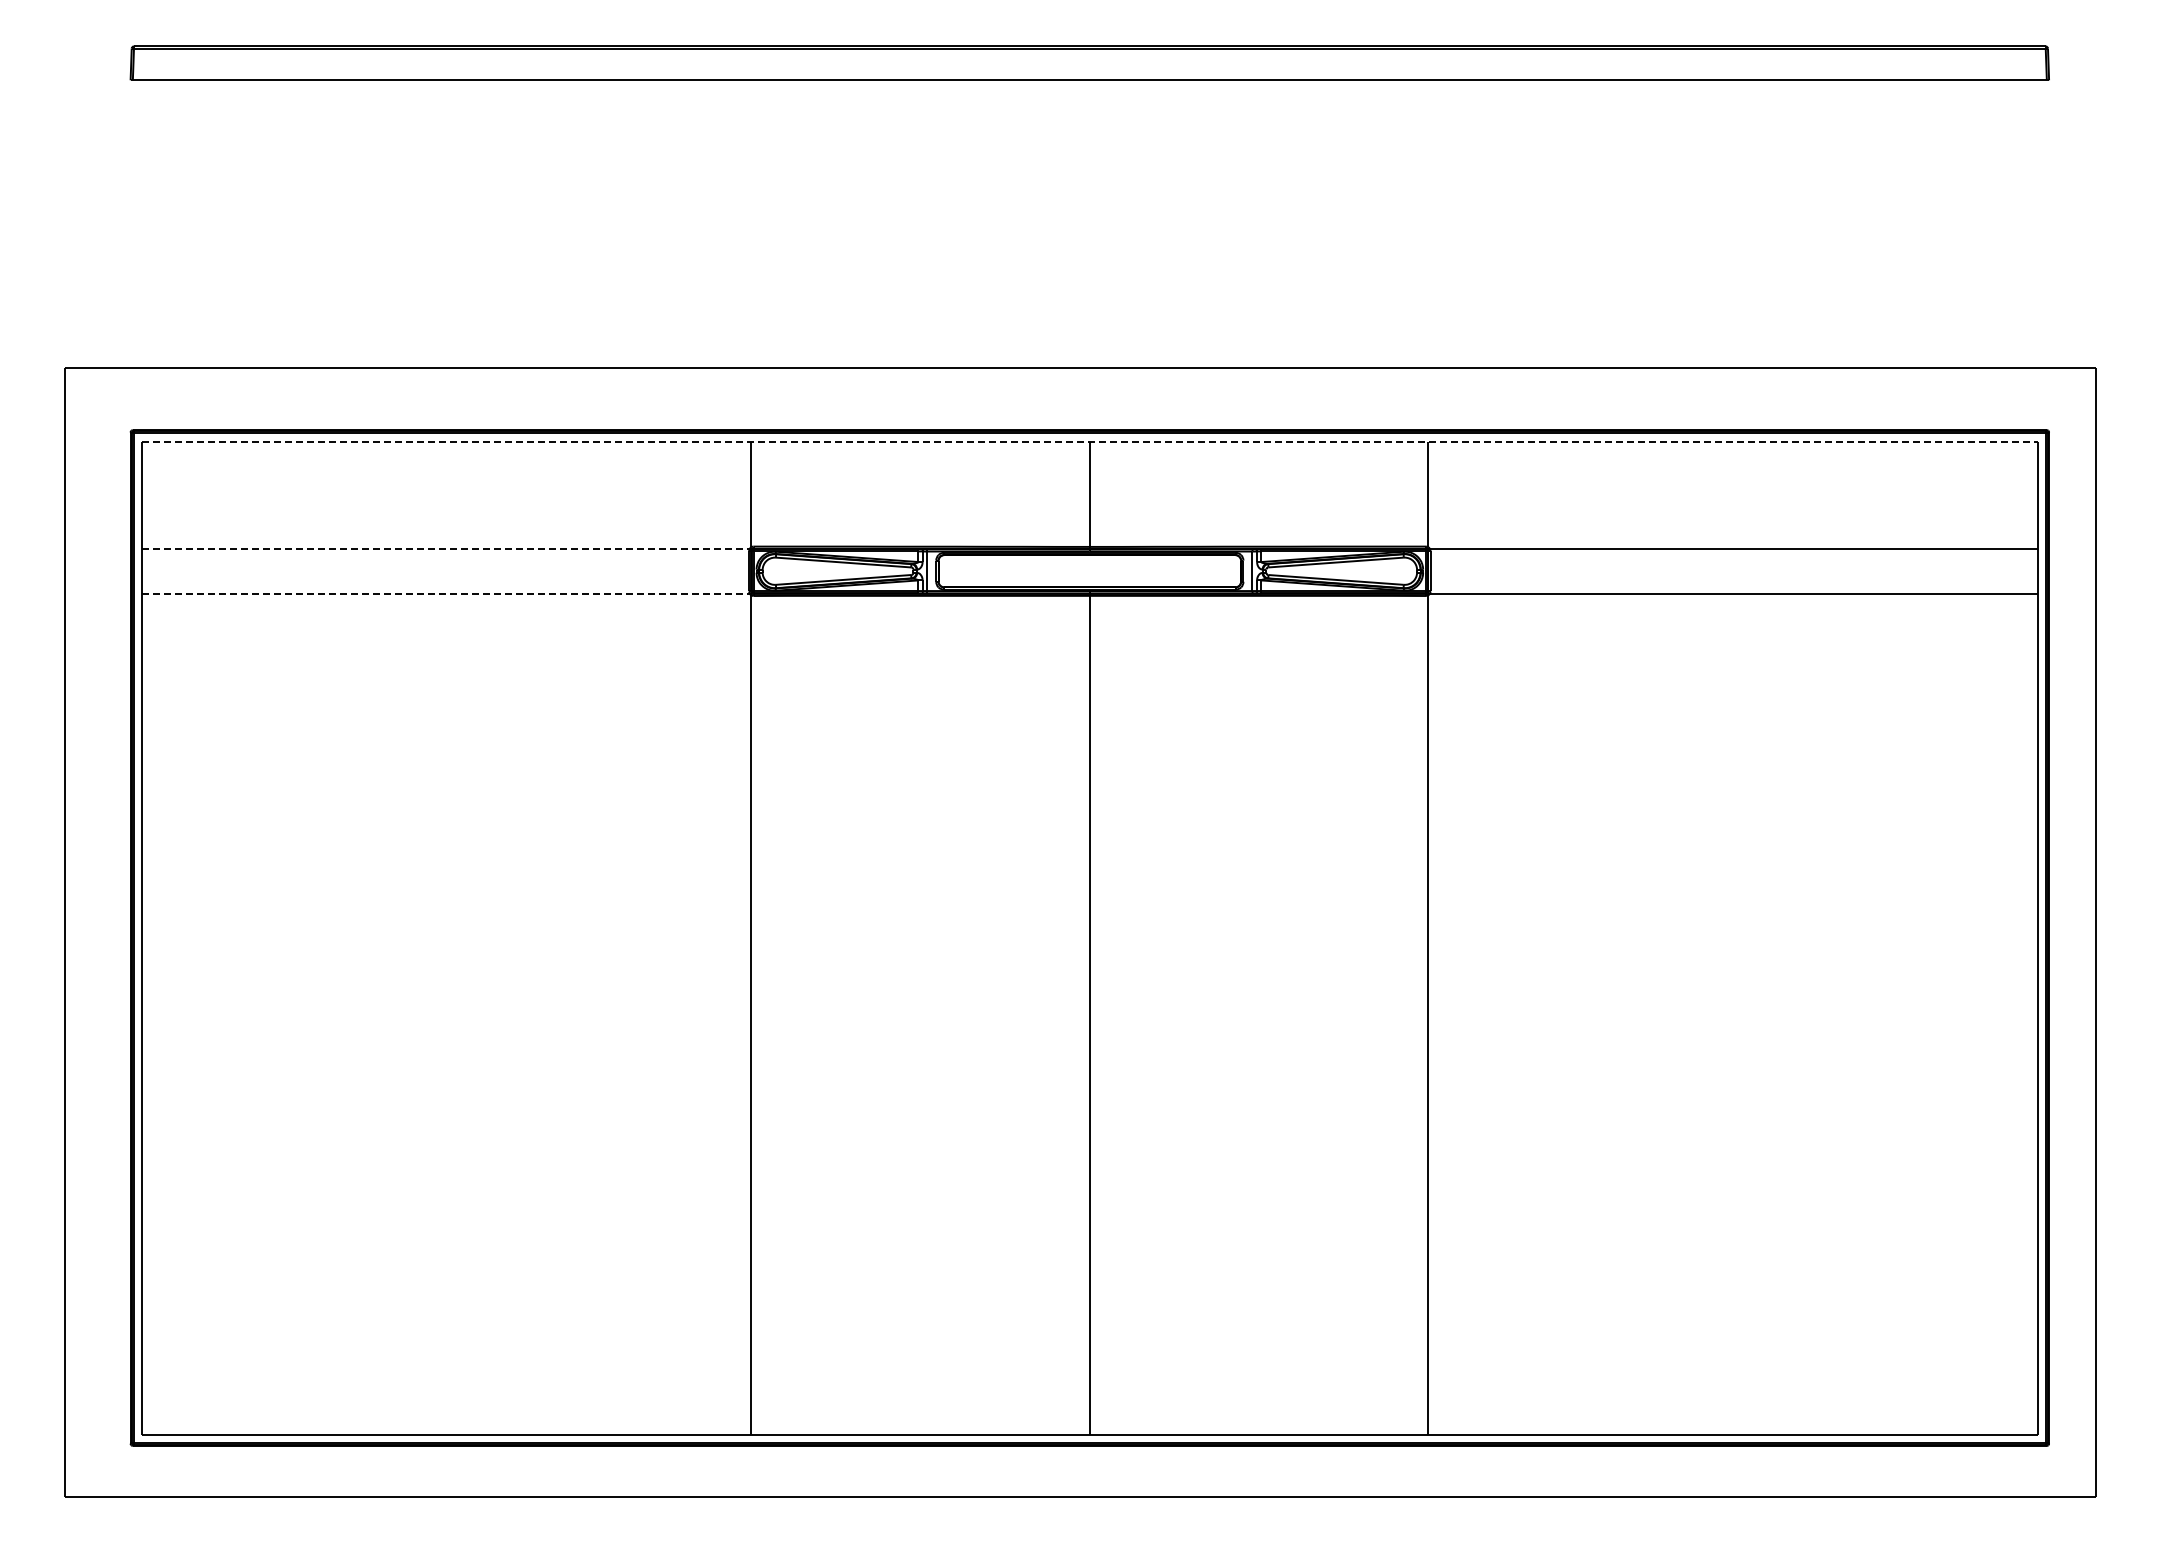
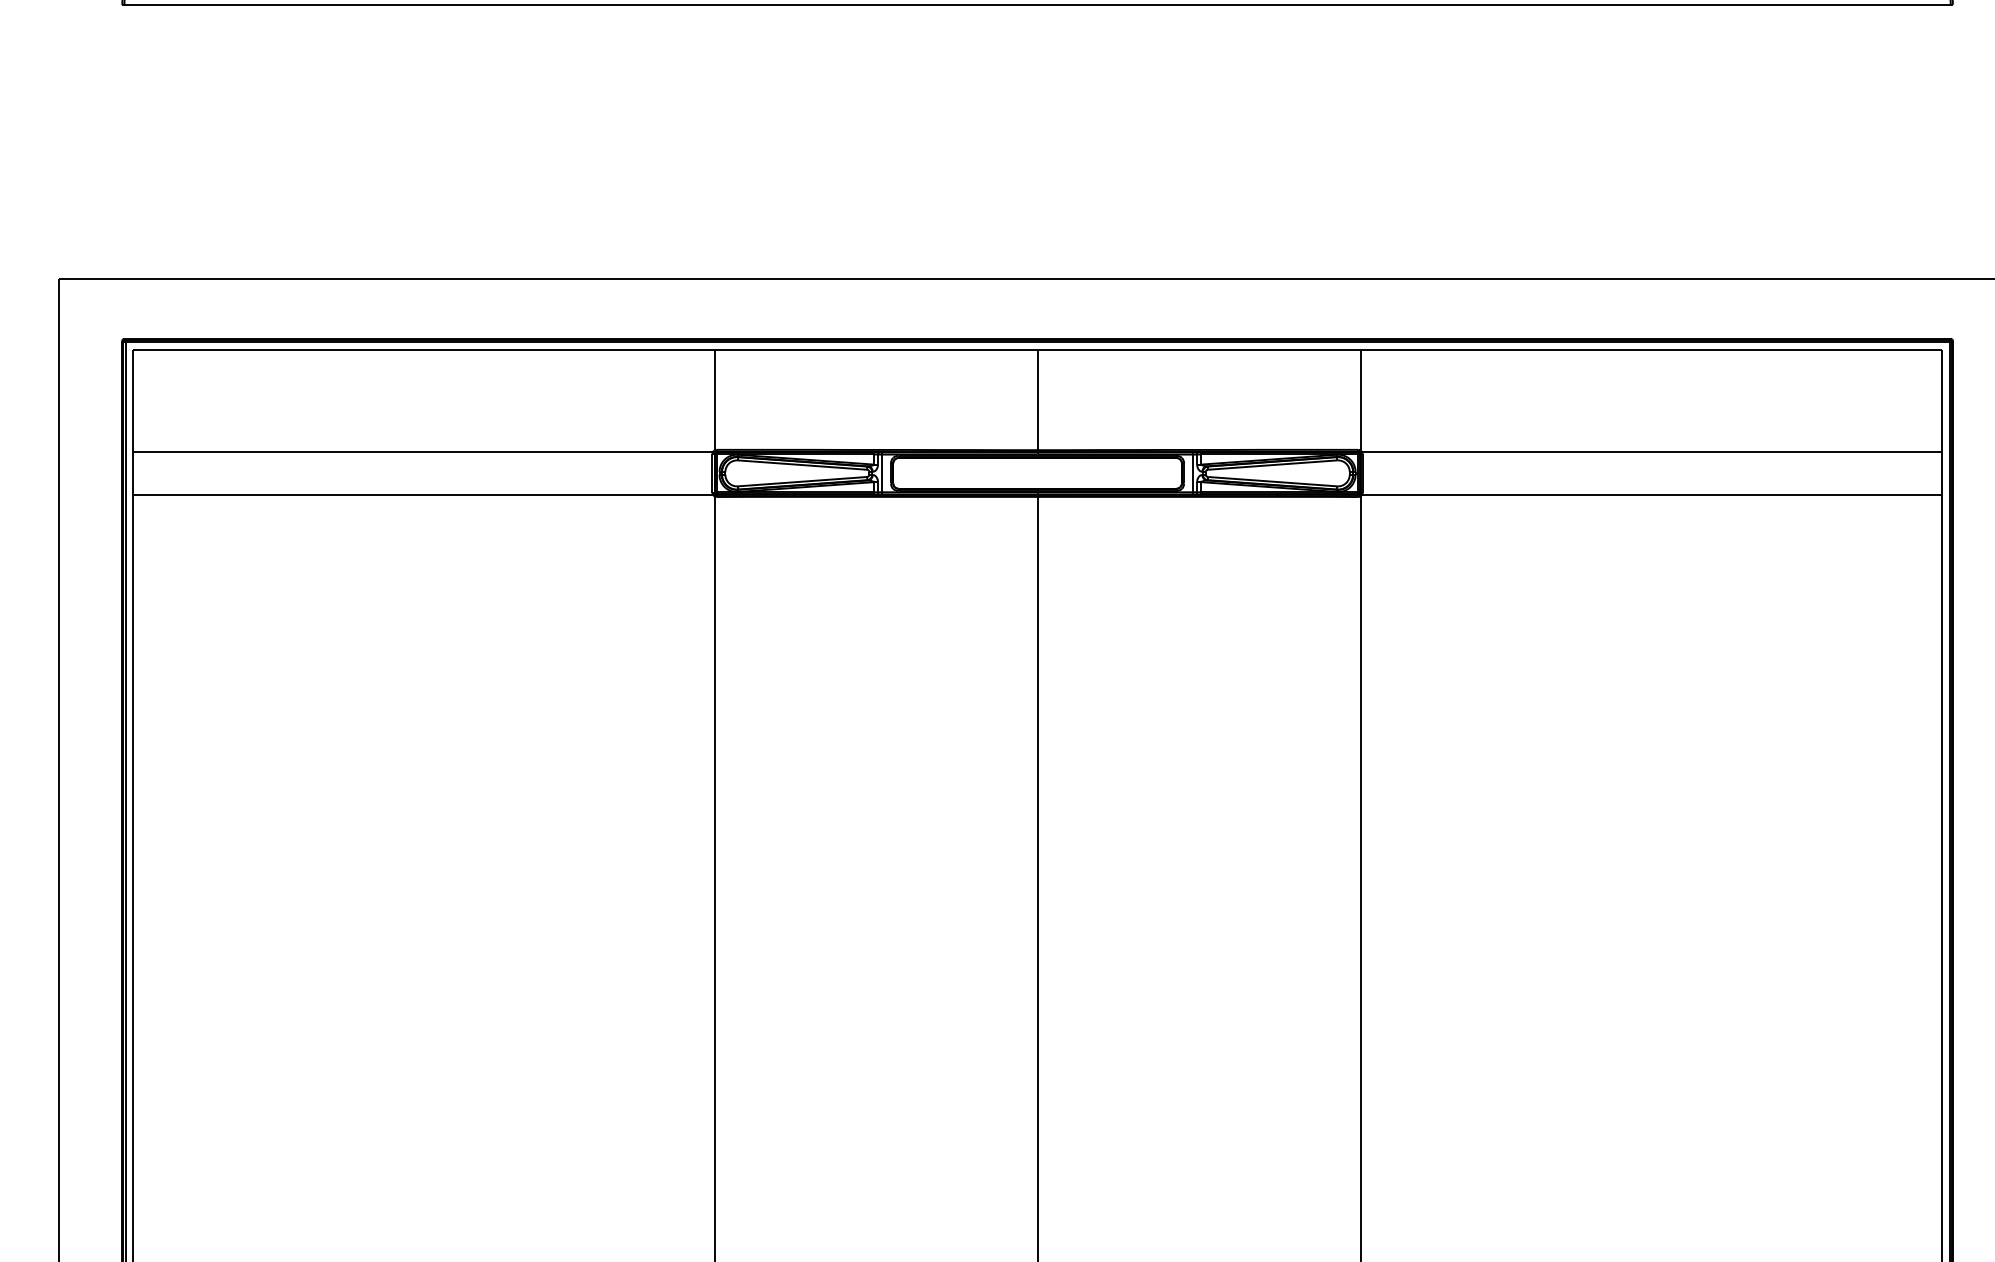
line: (1089, 441) -> (1037, 349), dashed -> solid
line: (445, 548) -> (422, 451), dashed -> solid
line: (445, 593) -> (422, 494), dashed -> solid

